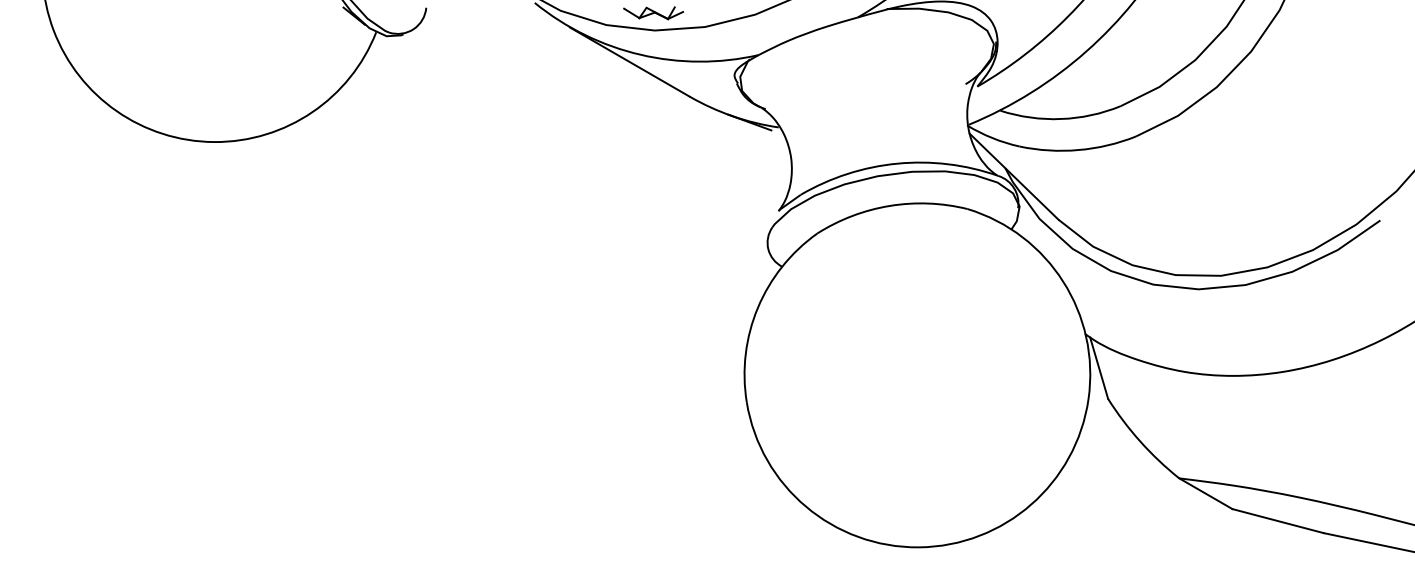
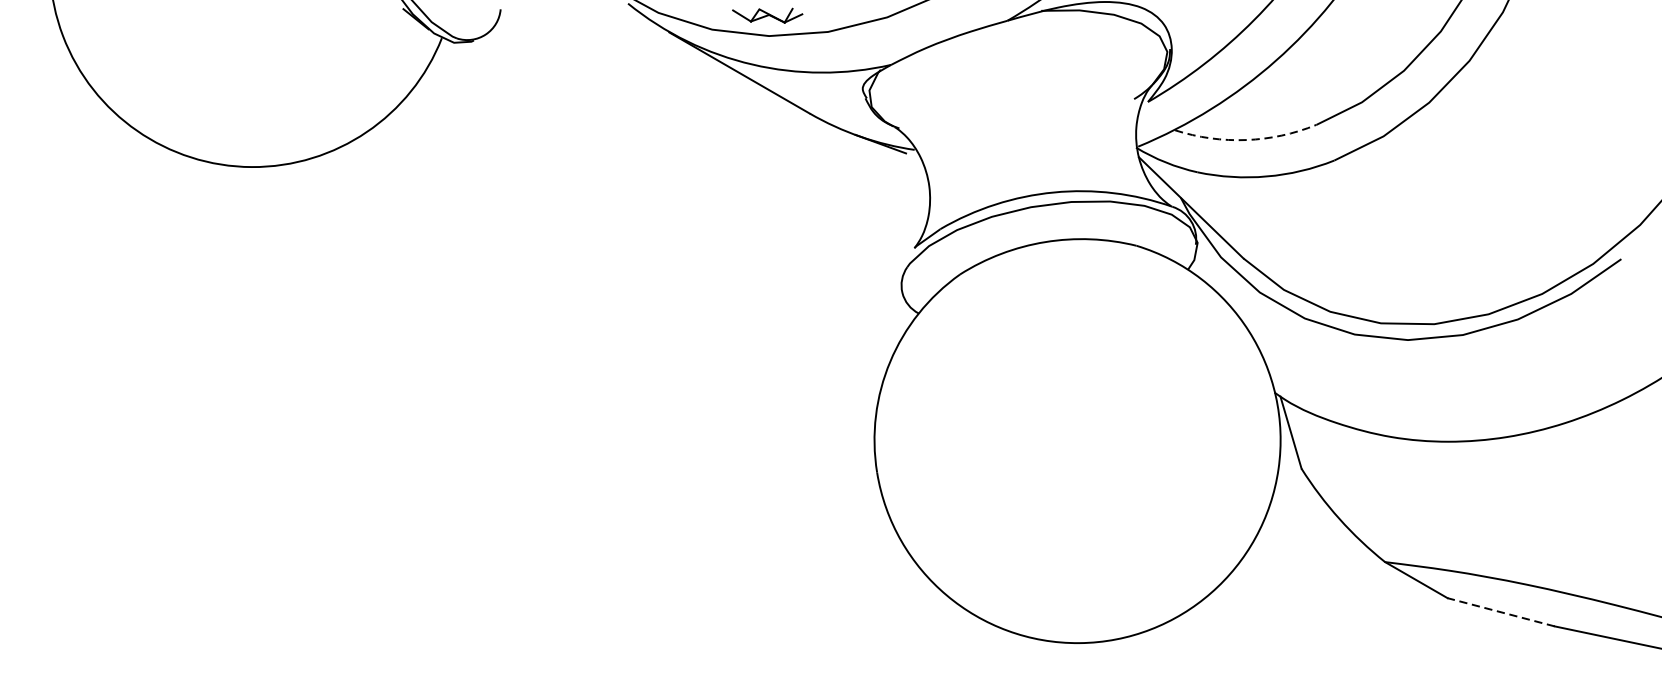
arc: (1061, 119) -> (1246, 140), solid -> dashed
line: (1277, 520) -> (1500, 611), solid -> dashed

